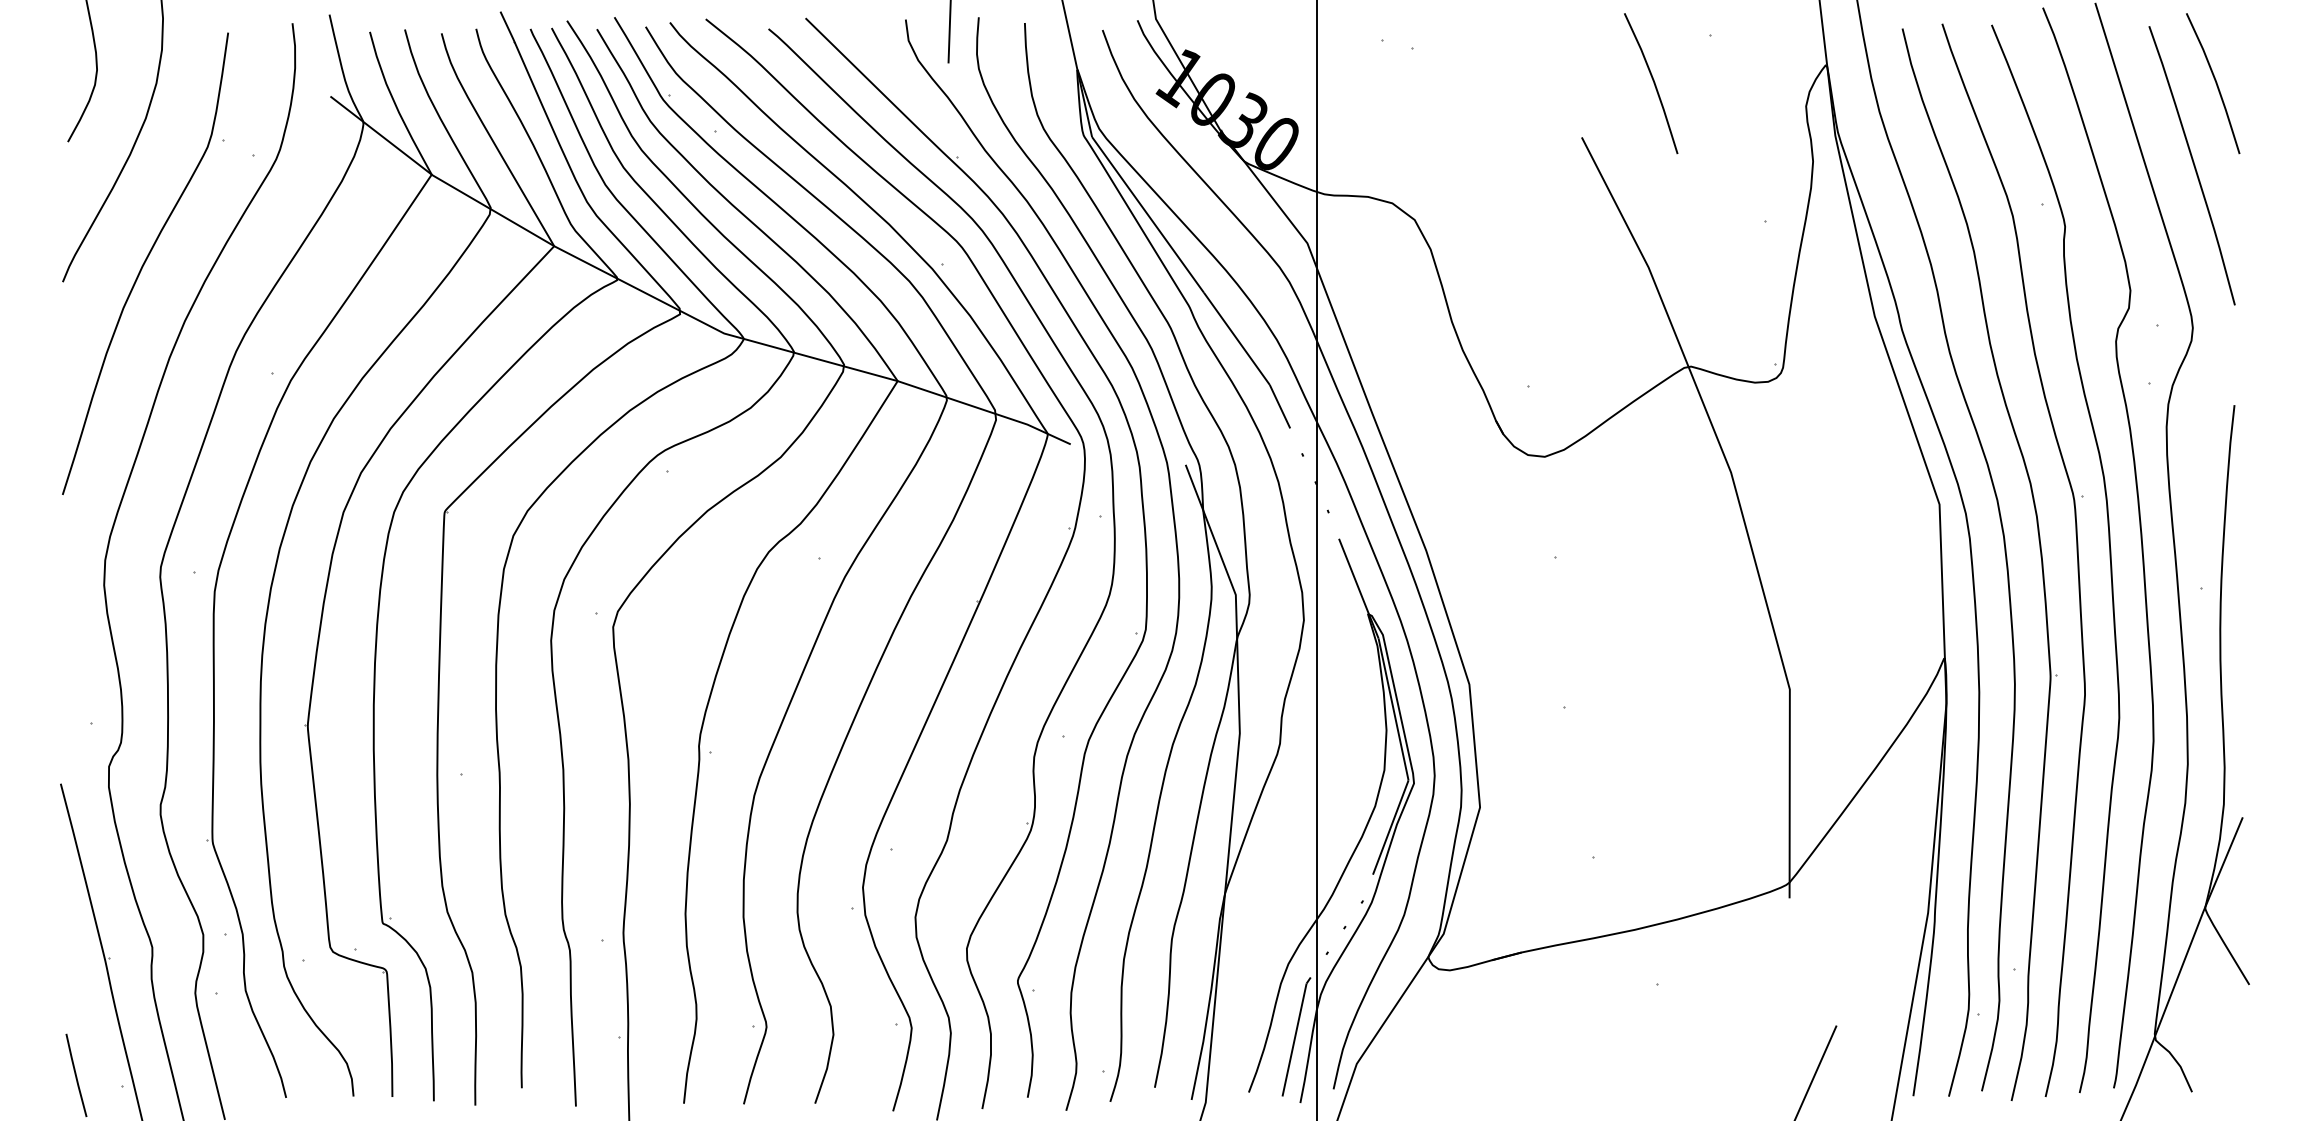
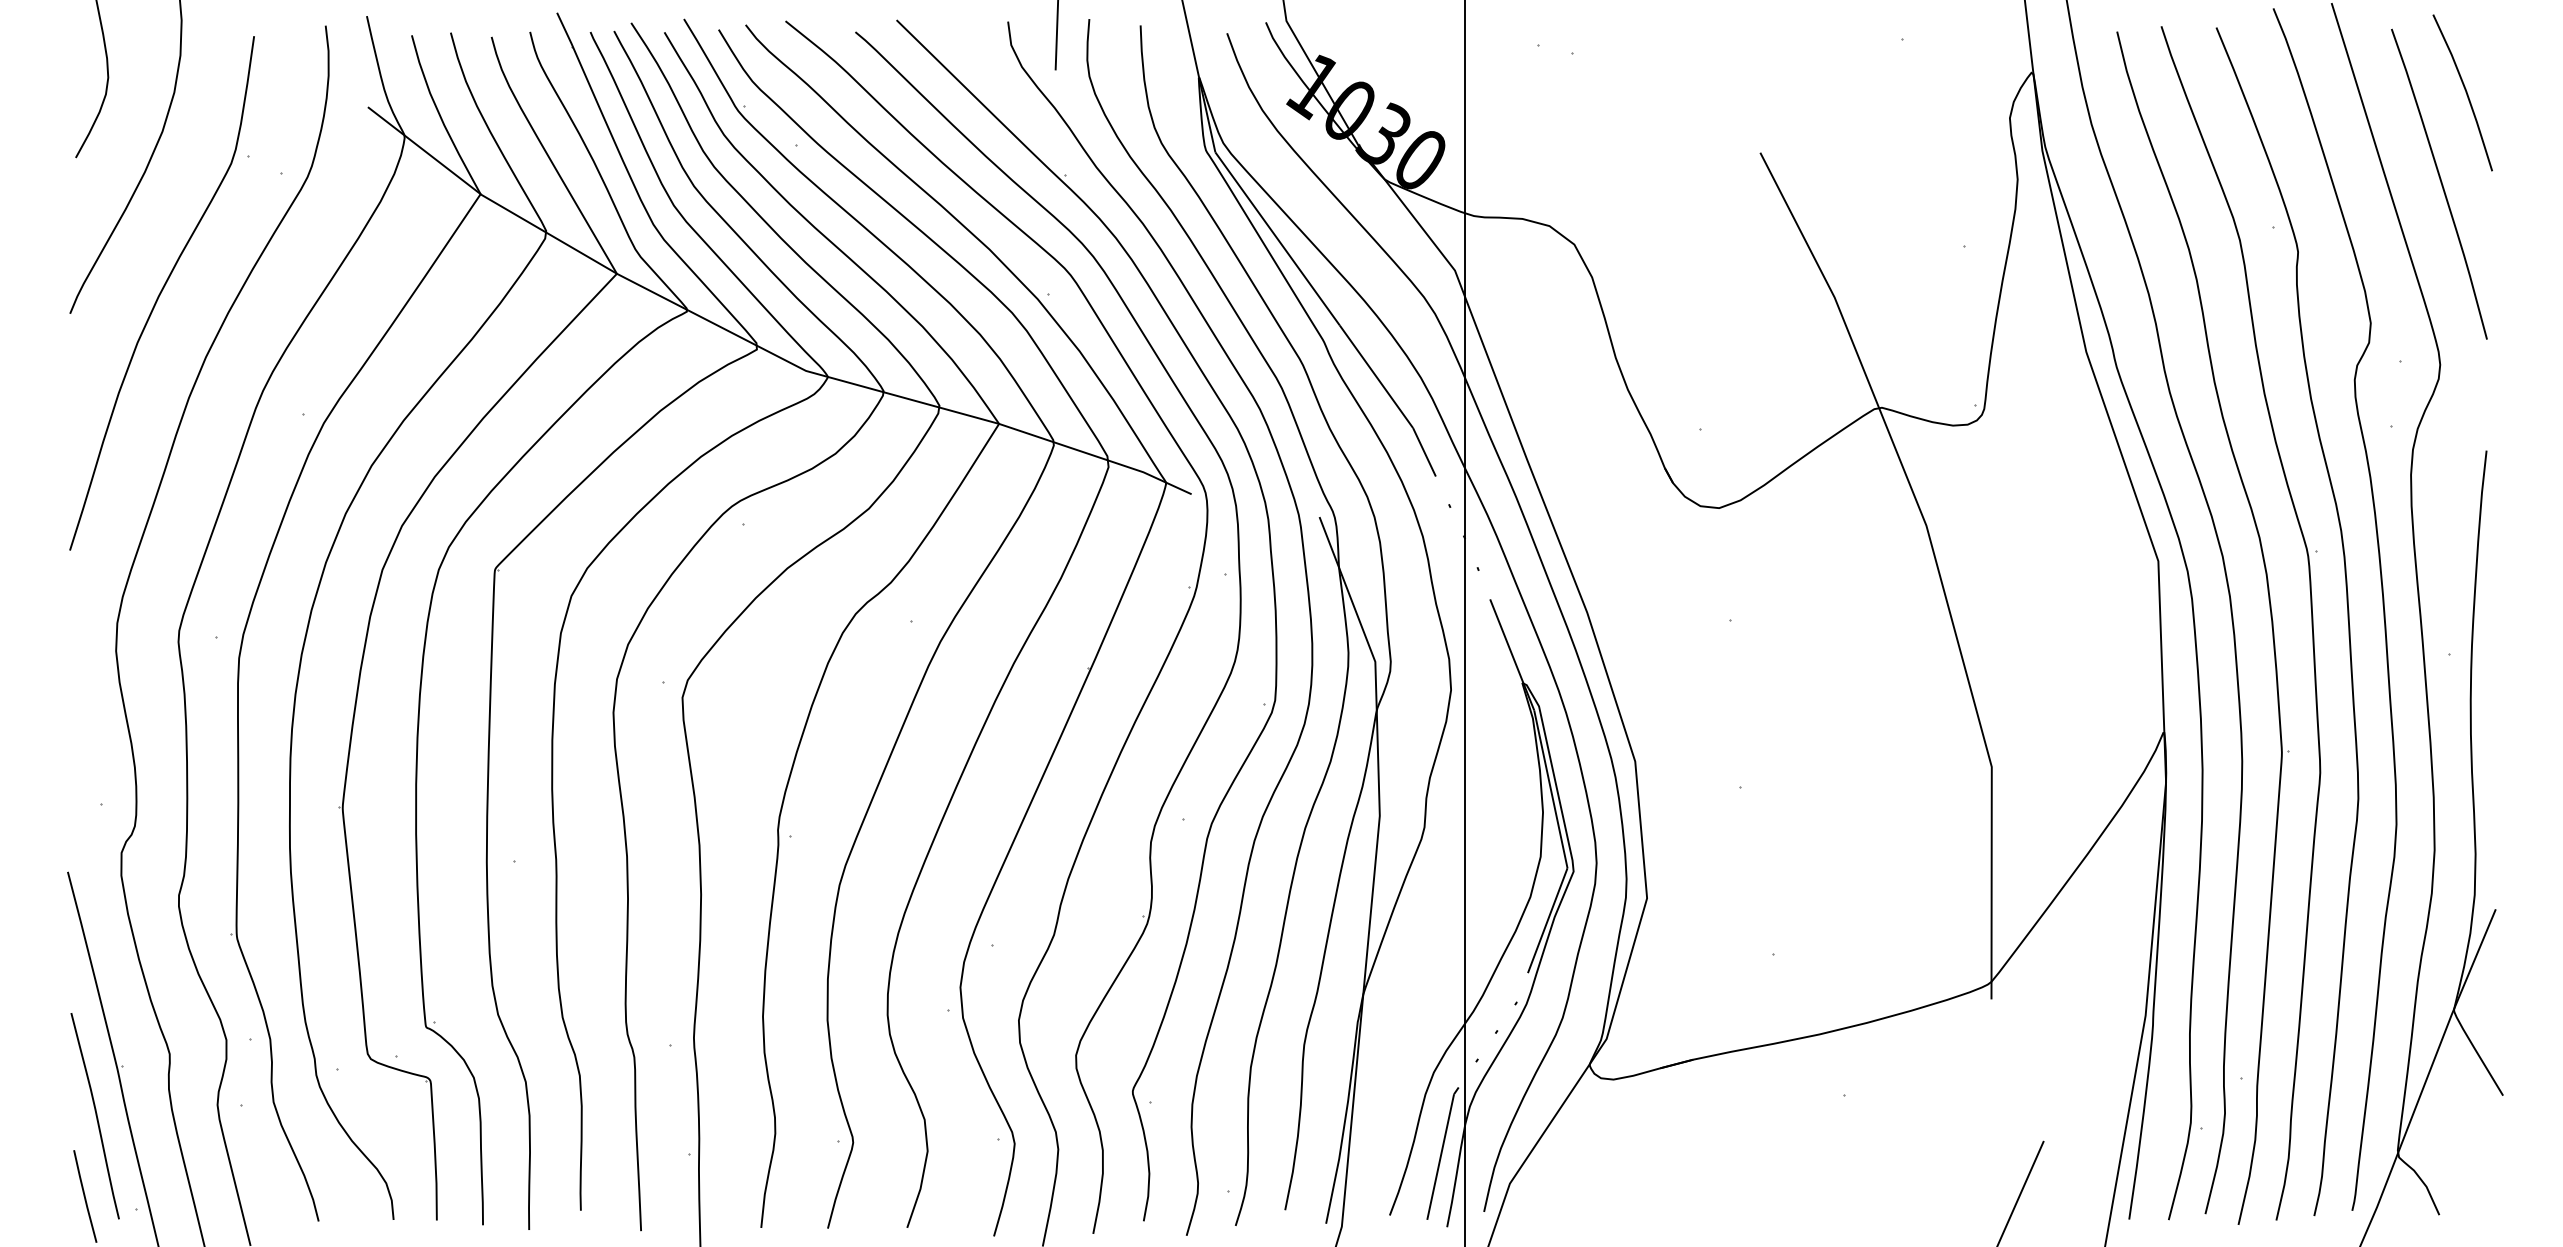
curve: (1653, 83) -> (1840, 92), removed
curve: (85, 1002) -> (95, 1115), added

